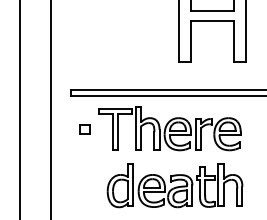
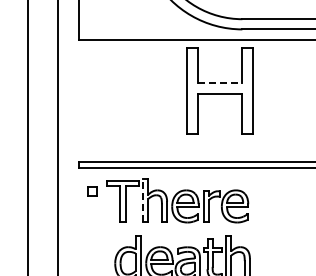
line: (212, 11) -> (220, 83), solid -> dashed
line: (135, 128) -> (143, 200), solid -> dashed
part: (84, 129) -> (92, 191), moved

